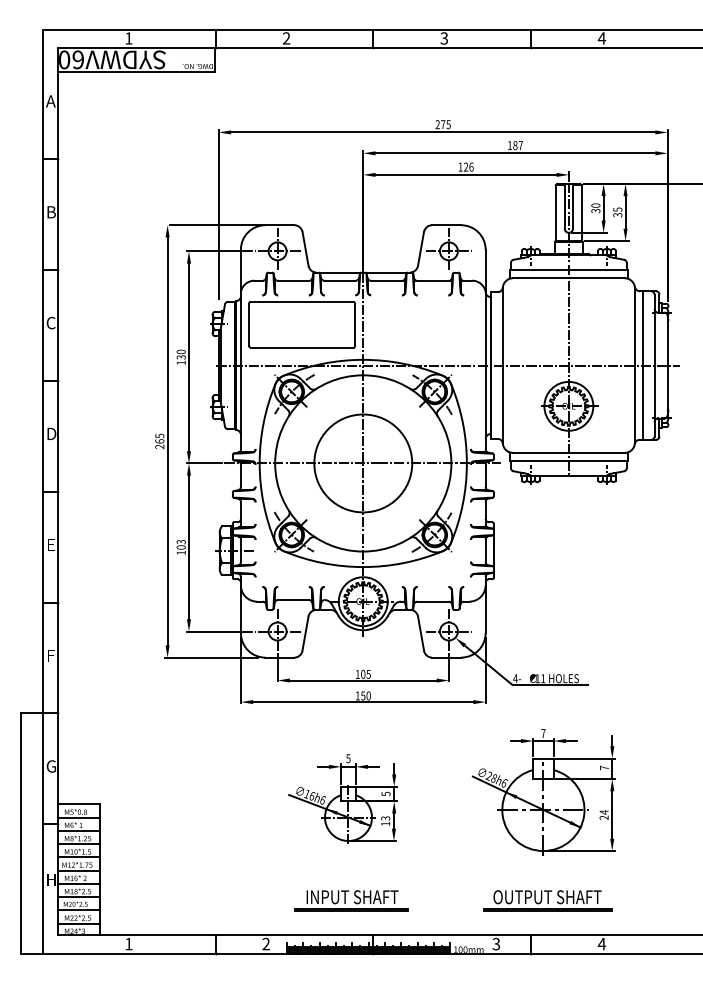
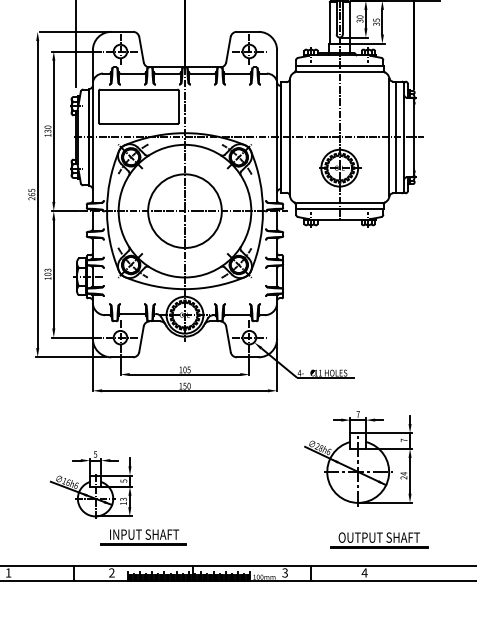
part: (543, 792) -> (358, 458), moved
part: (342, 798) -> (91, 484), moved
part: (351, 900) -> (143, 537), moved
part: (547, 900) -> (379, 540), moved

